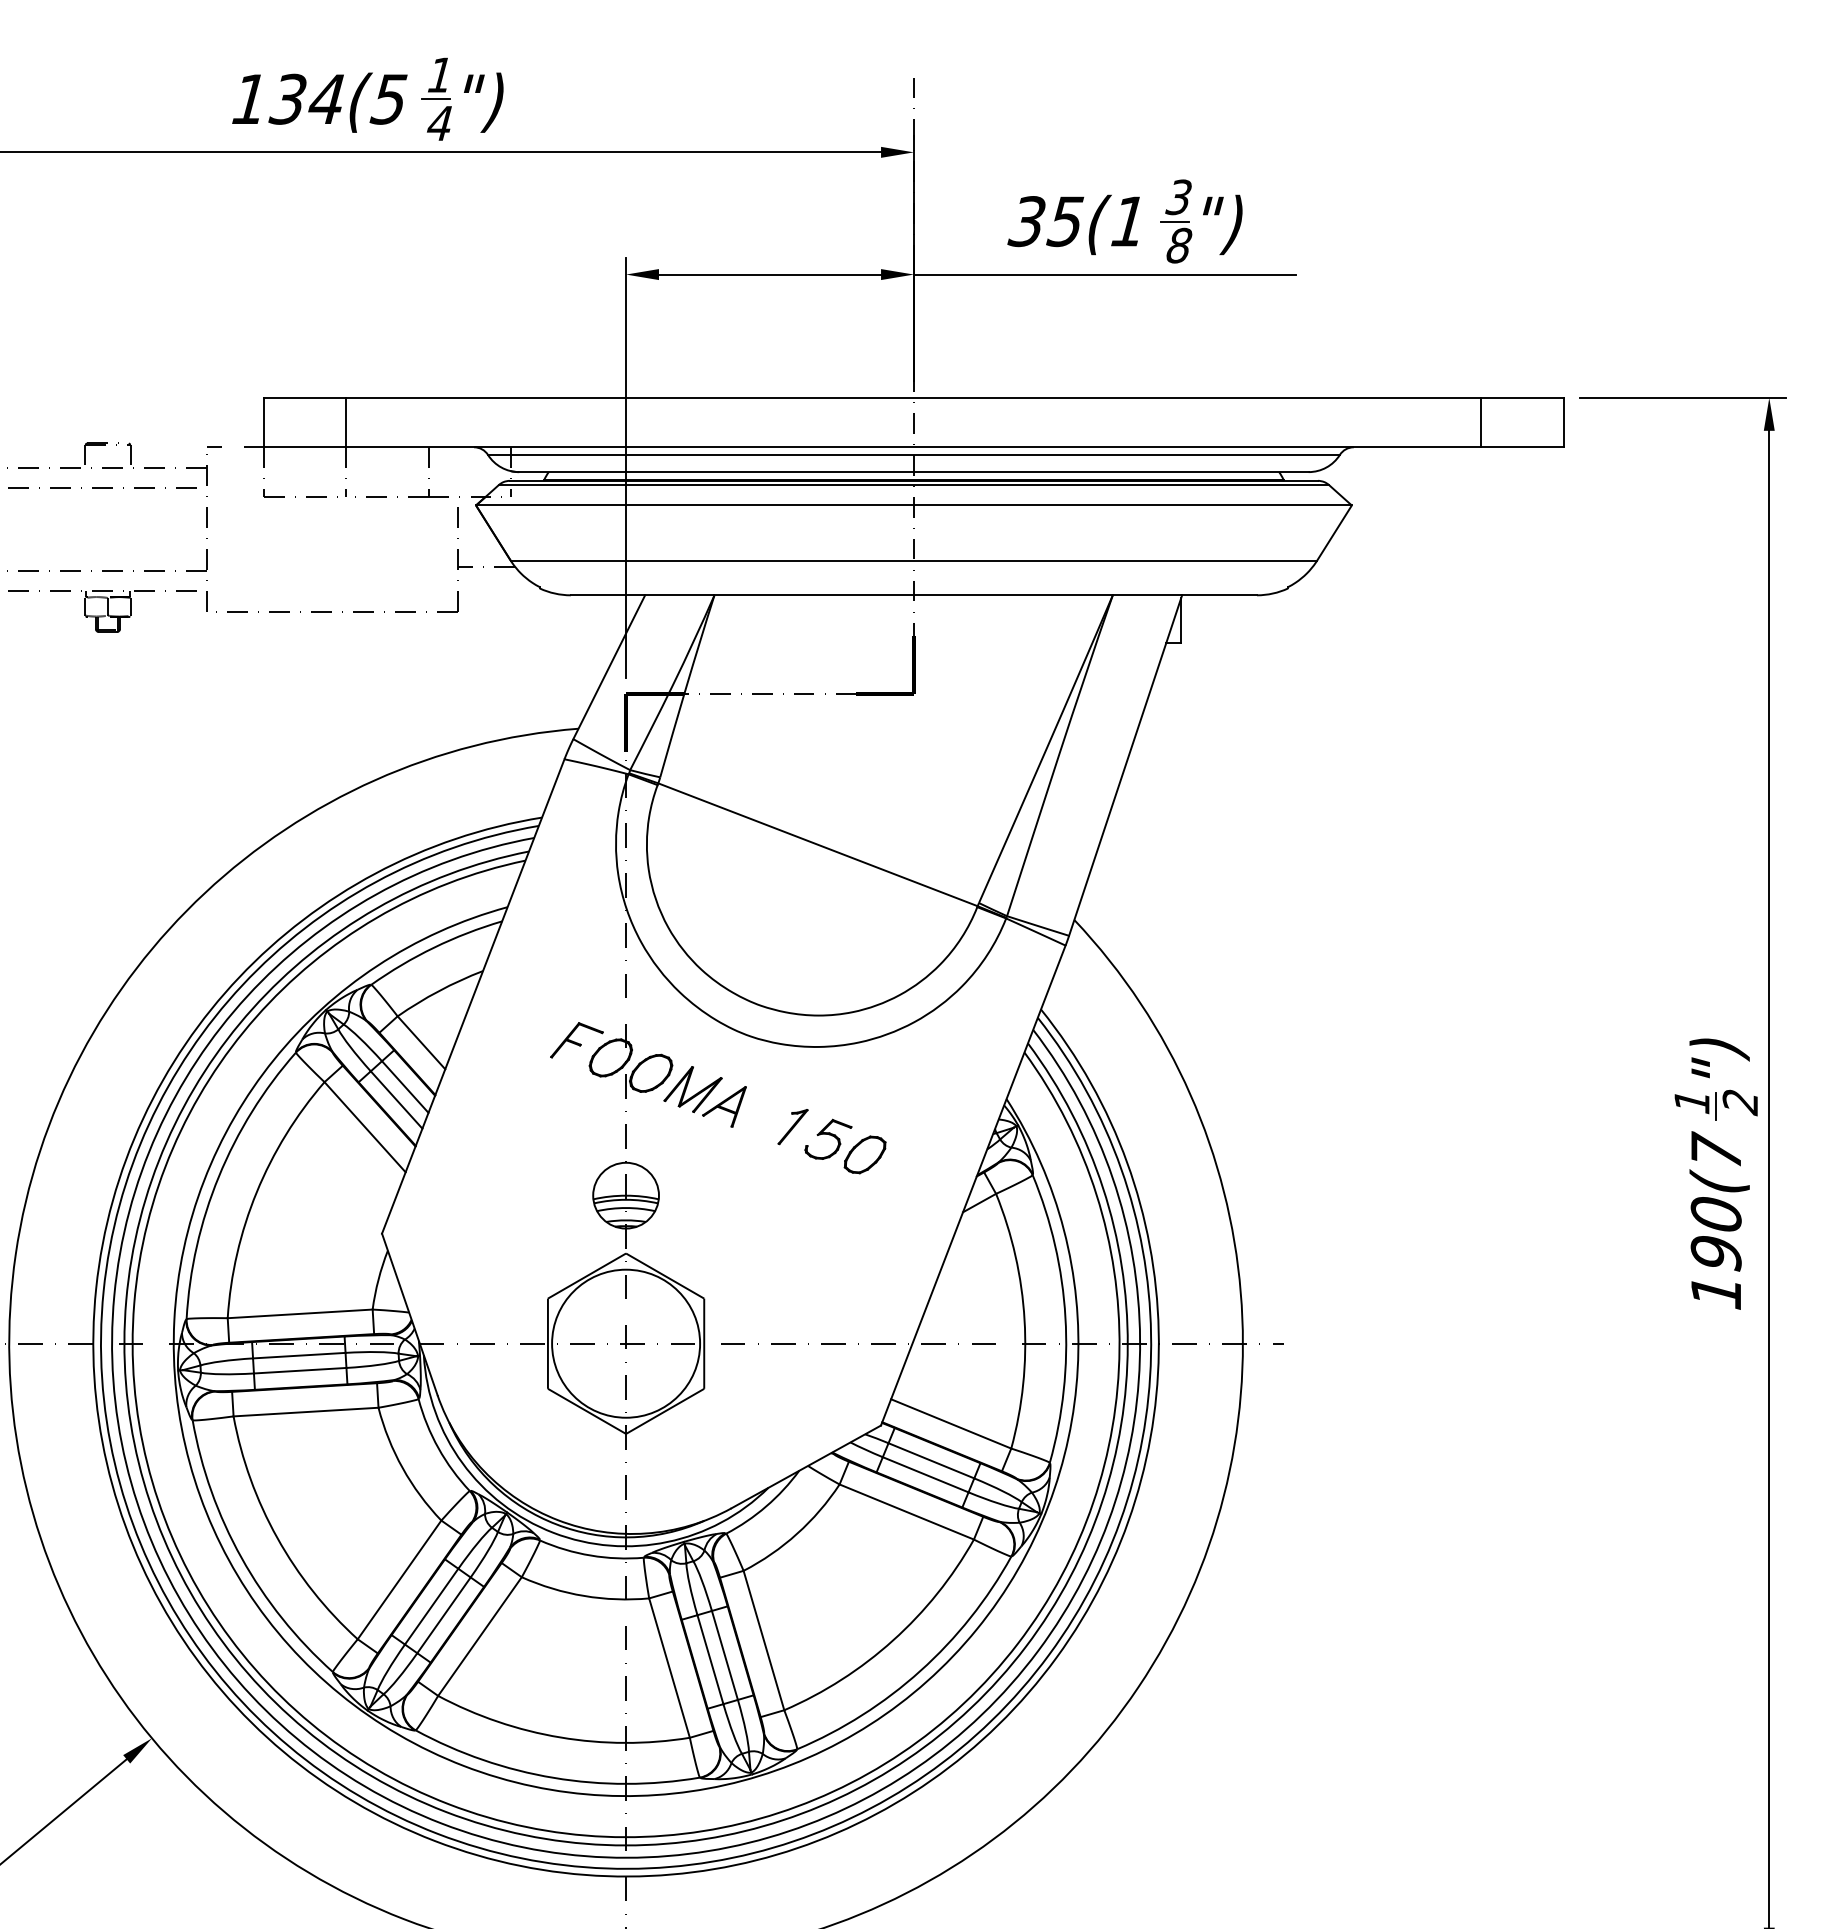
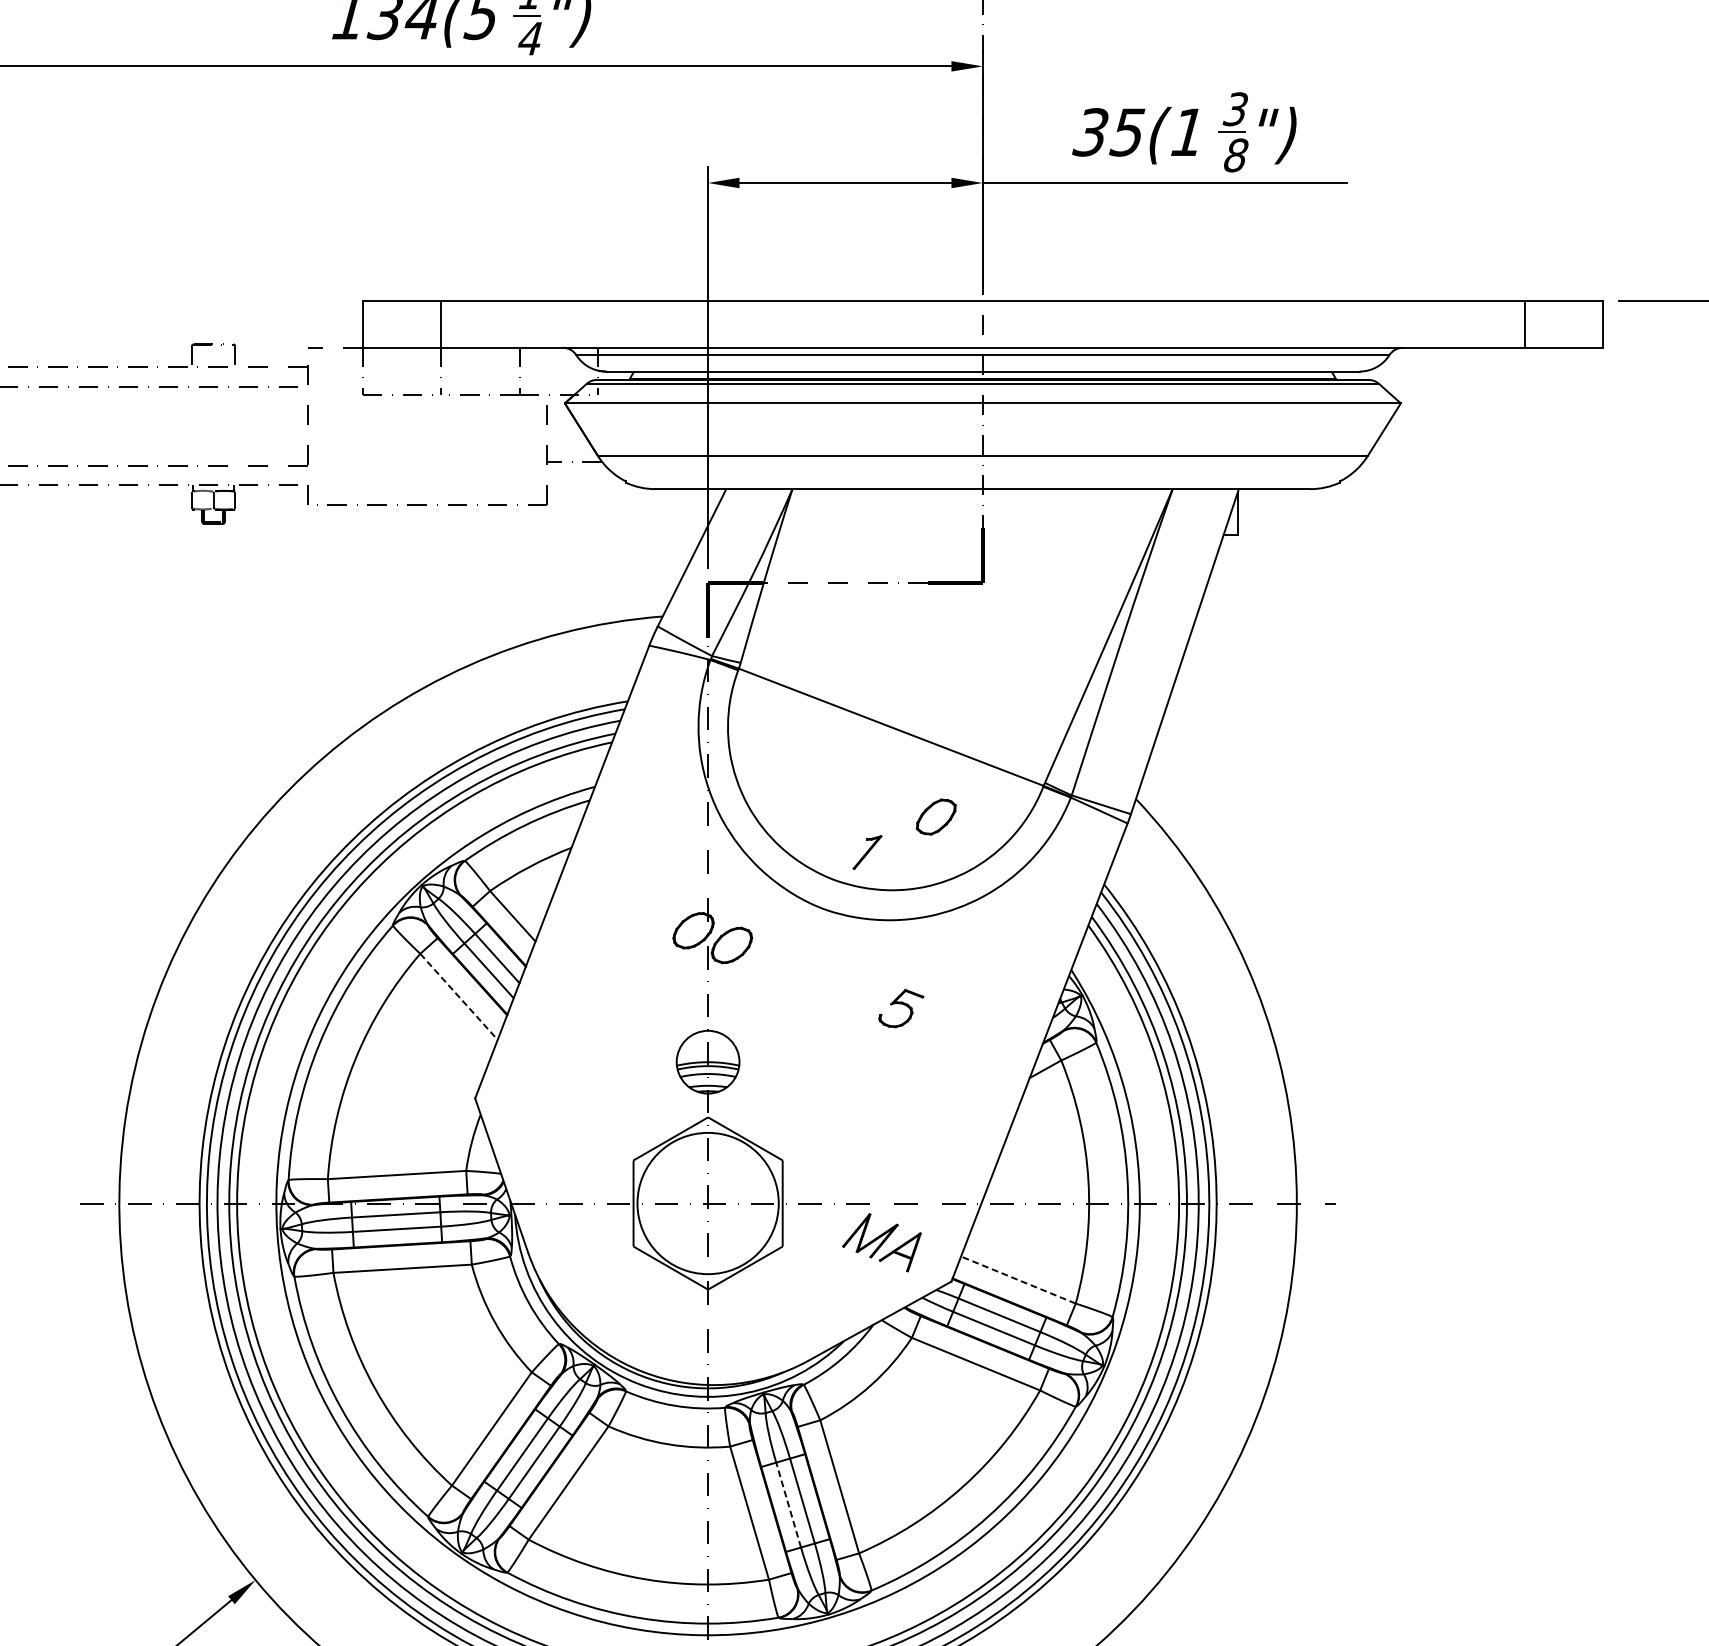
part: (576, 1040) -> (660, 914), removed
part: (704, 1096) -> (881, 1242), moved
line: (365, 1127) -> (459, 997), solid -> dashed
part: (792, 1127) -> (866, 852), moved
part: (864, 1154) -> (935, 816), moved
line: (951, 1423) -> (1018, 1279), solid -> dashed
line: (710, 1659) -> (788, 1504), solid -> dashed

